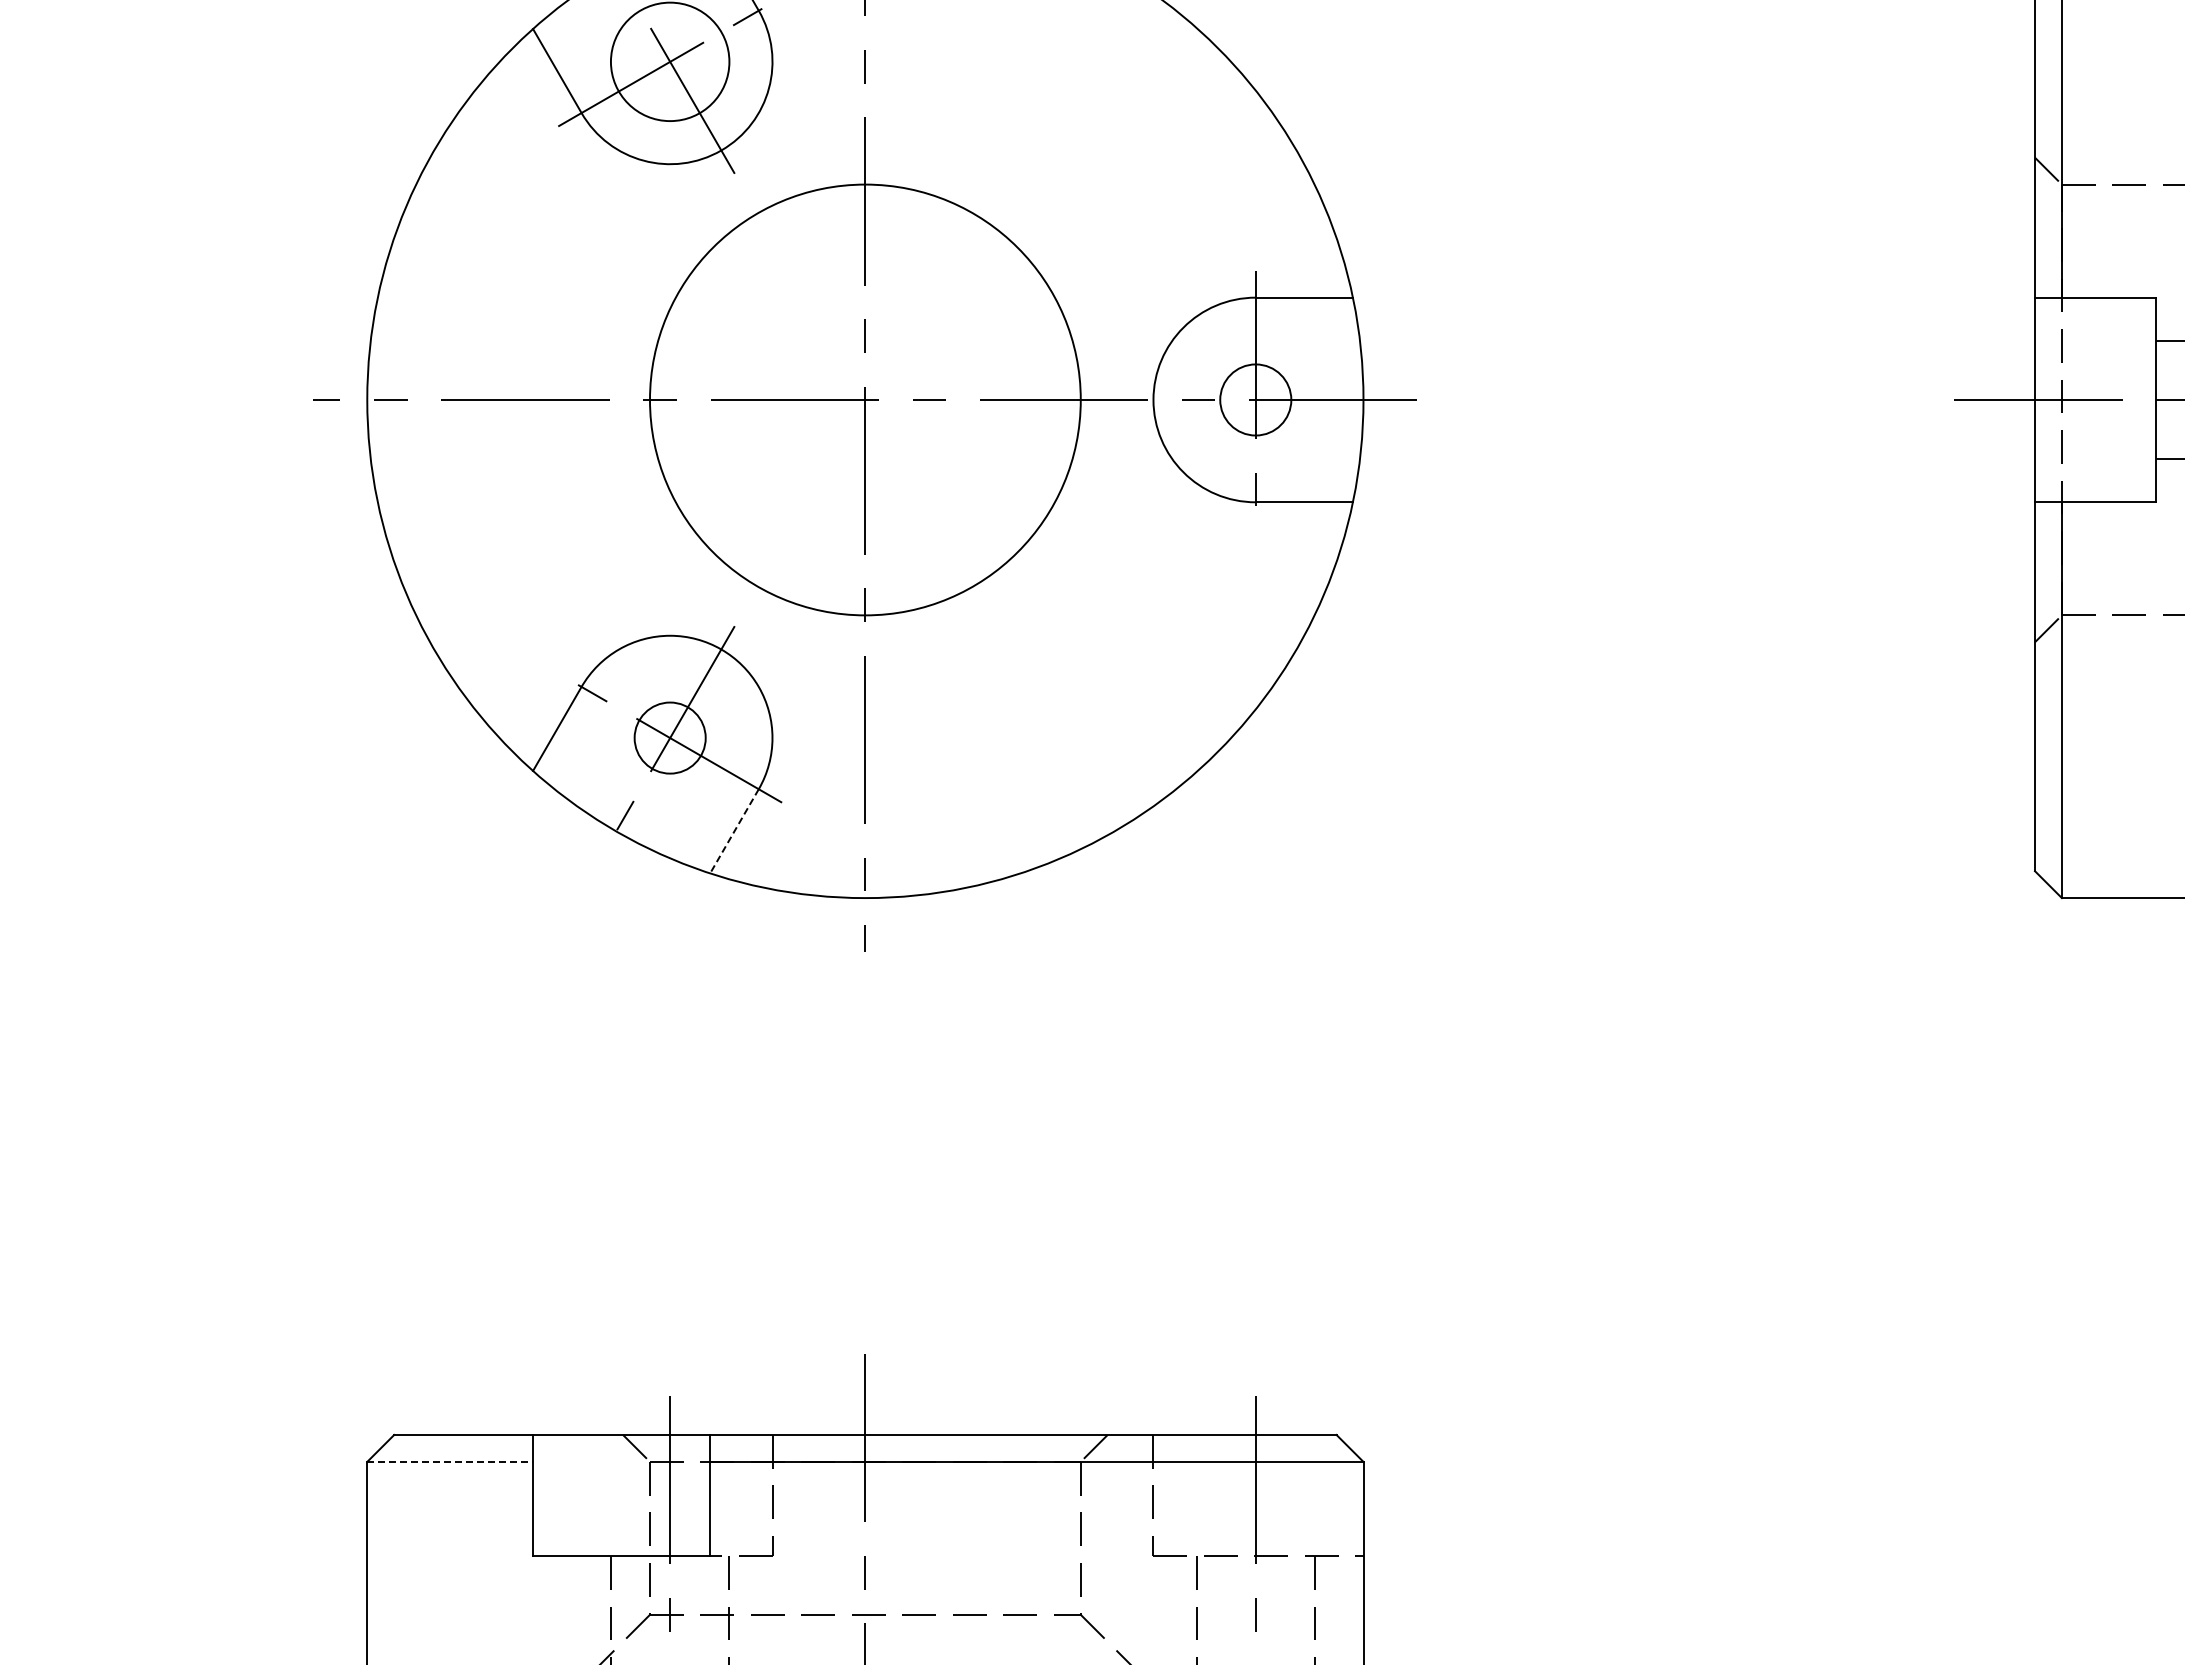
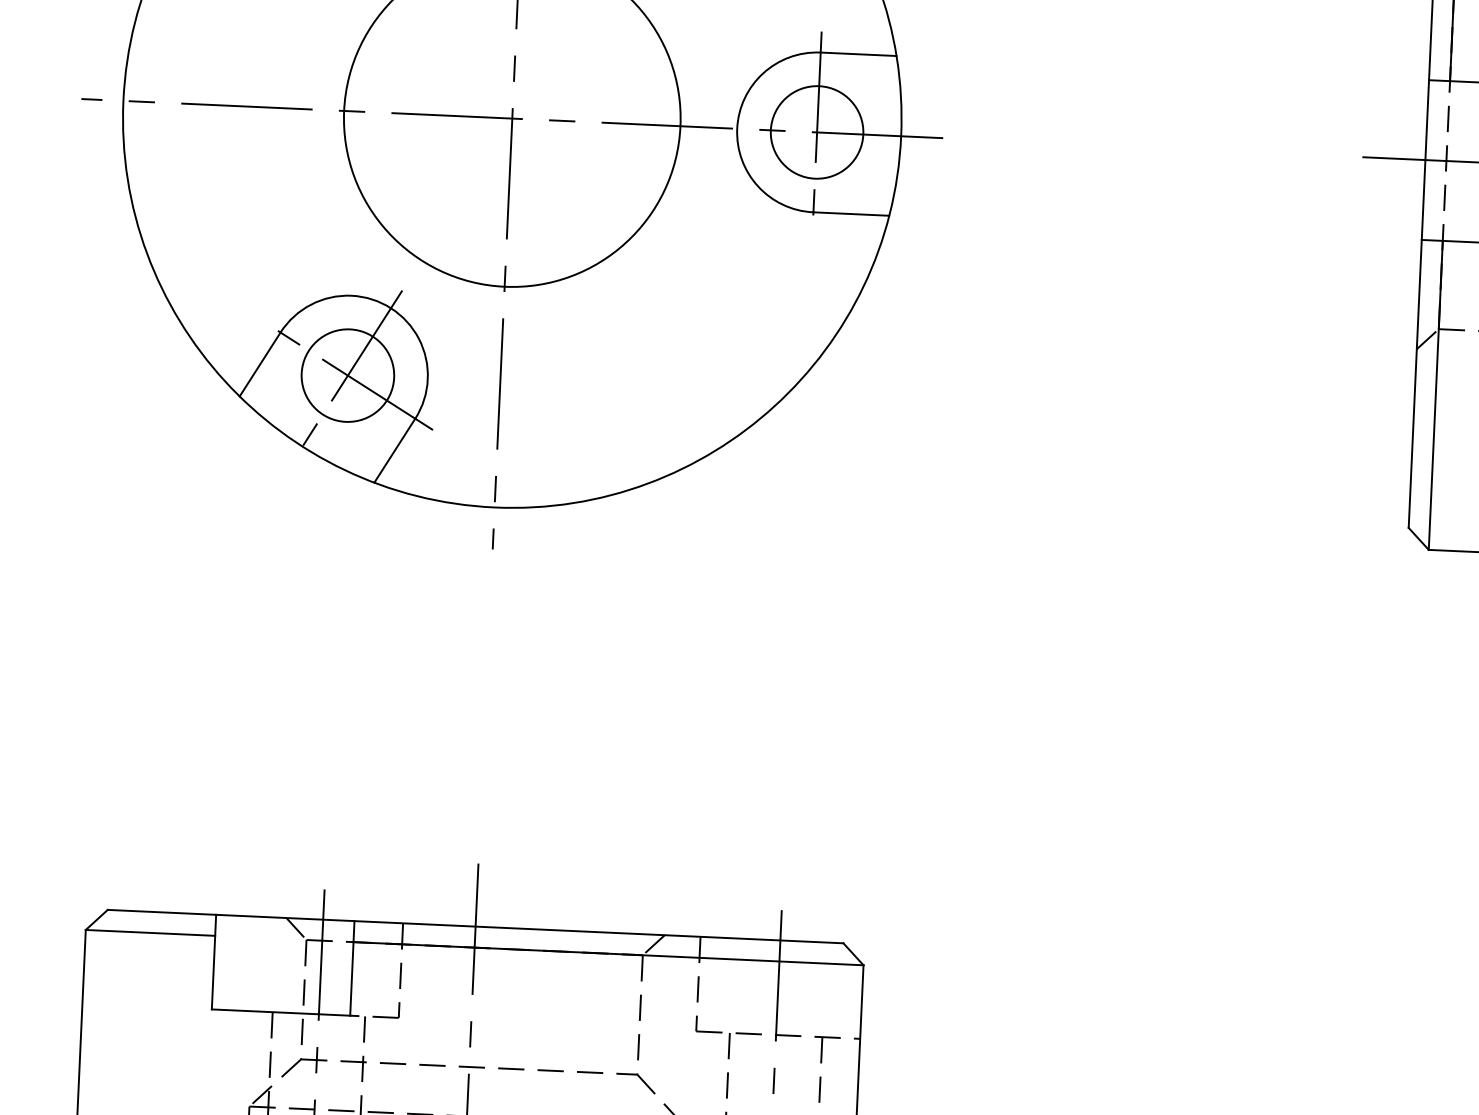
circle: (1255, 399) -> (816, 132), size x1.67
circle: (669, 737) -> (347, 375), size x1.67
line: (734, 831) -> (394, 450), dashed -> solid
line: (450, 1461) -> (150, 932), dashed -> solid

